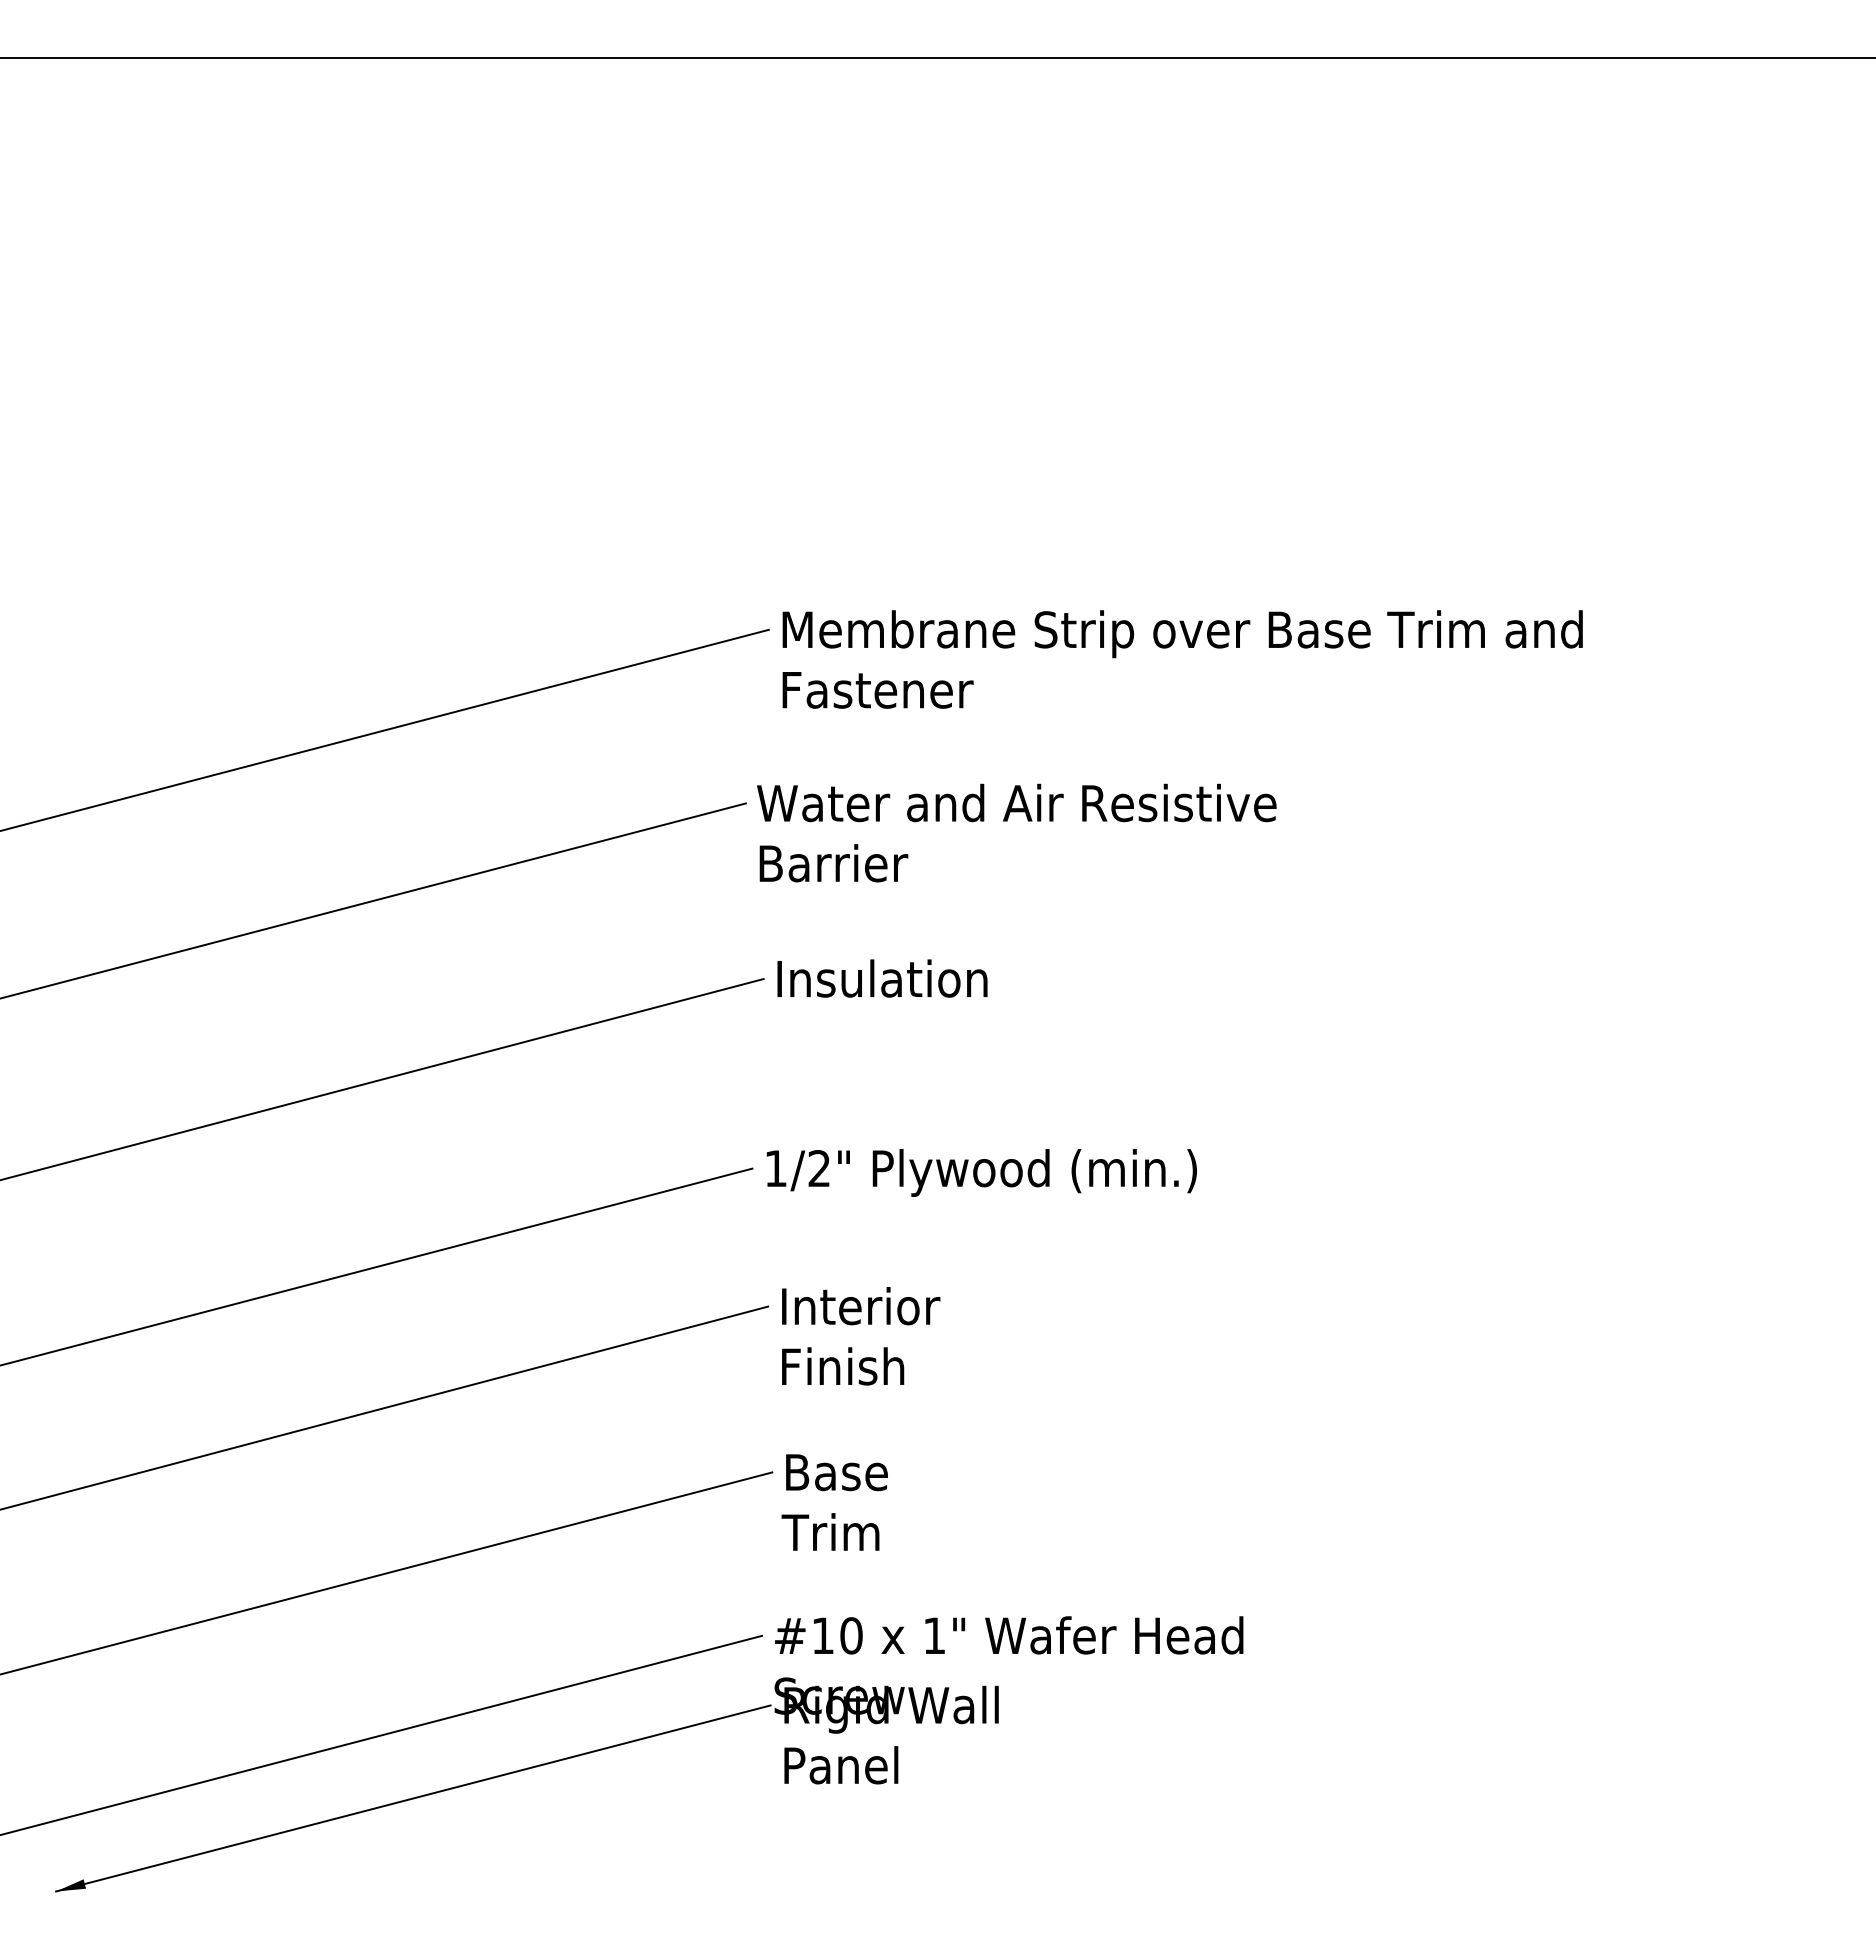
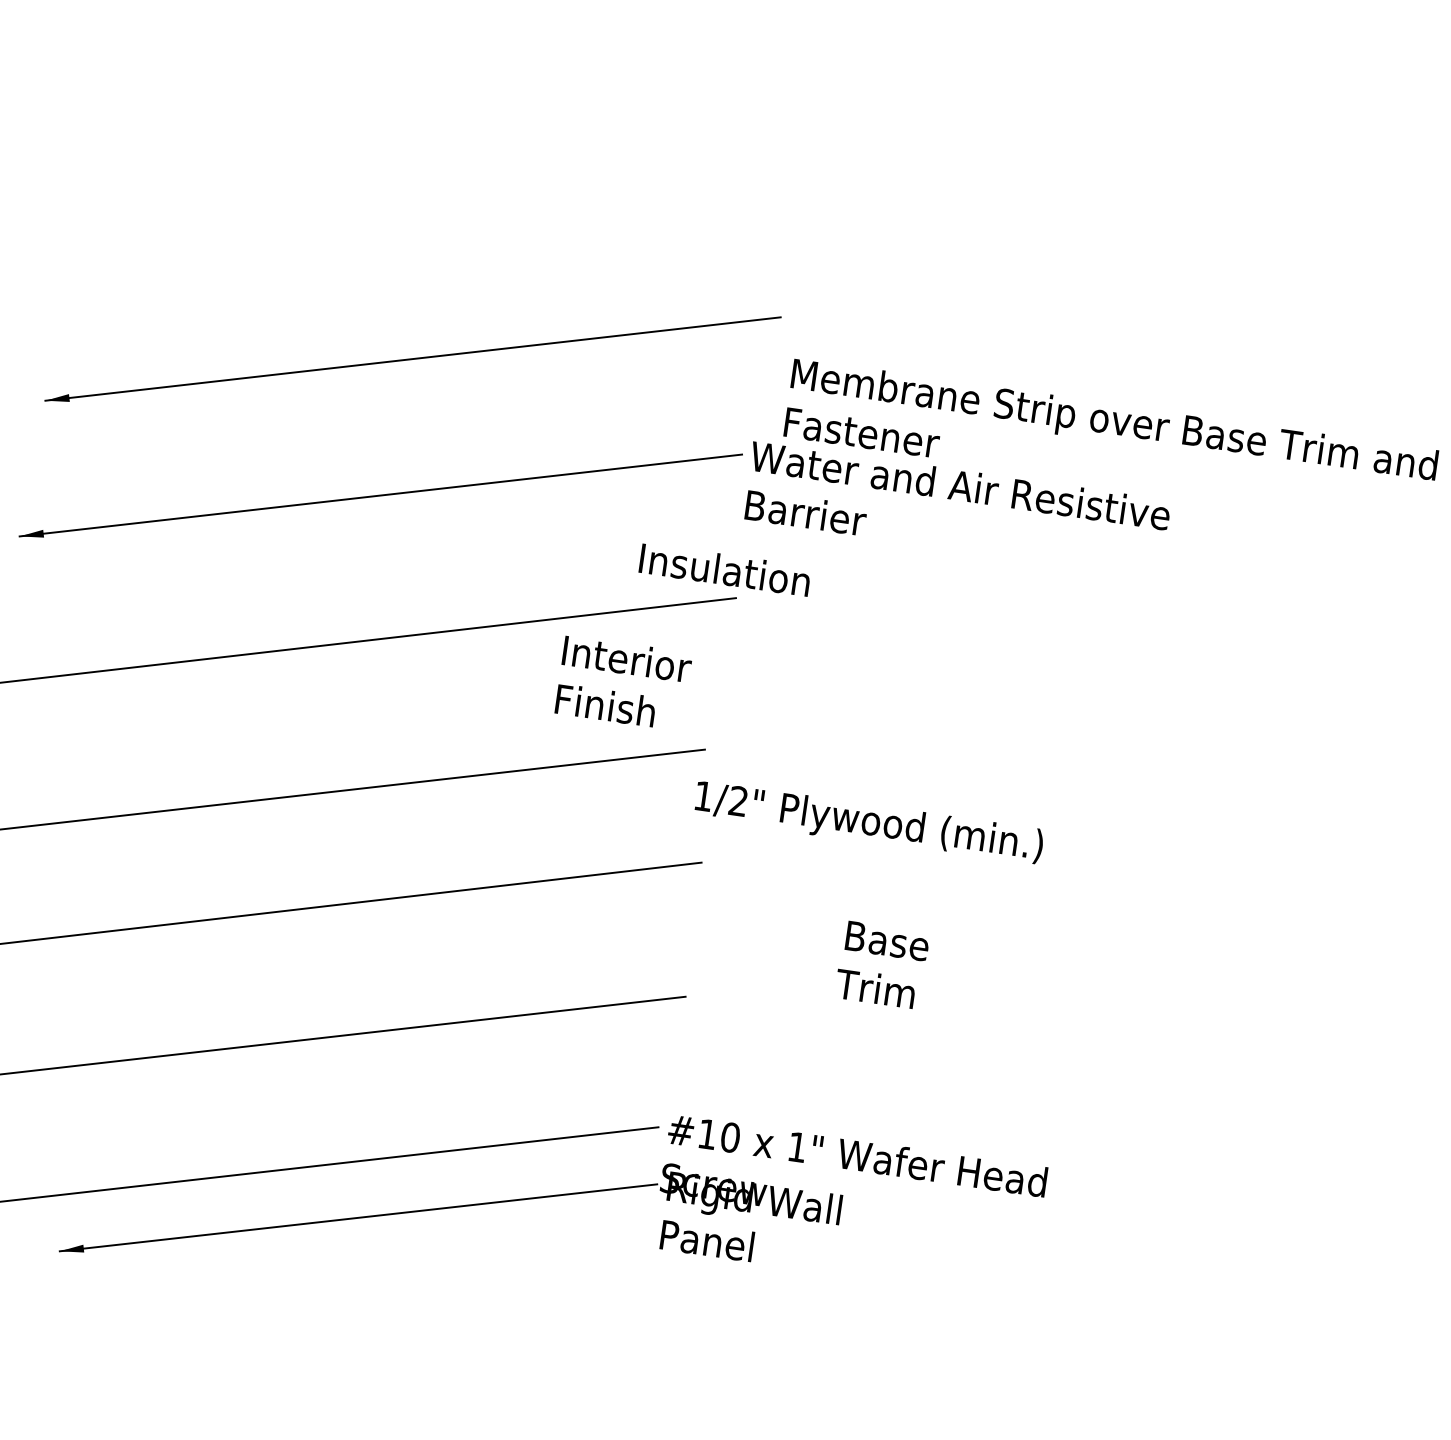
text: (1182, 659) -> (1111, 443), moved
text: (882, 978) -> (725, 569), moved
text: (981, 1172) -> (868, 823), moved
text: (861, 1336) -> (624, 683), moved
text: (834, 1502) -> (882, 965), moved

